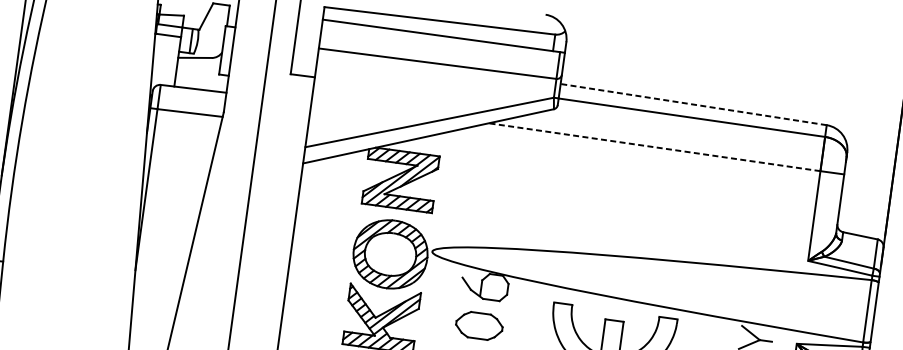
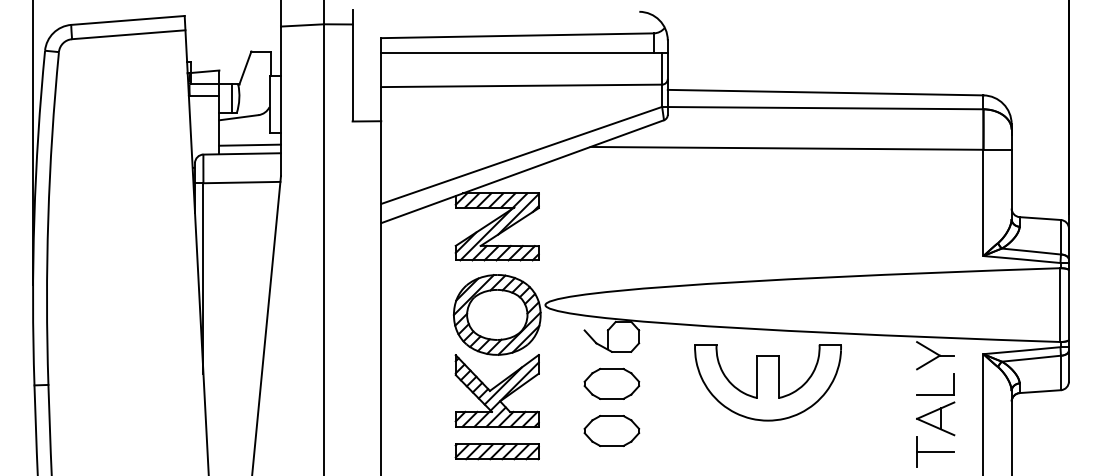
line: (200, 81) -> (249, 144), added
line: (693, 104) -> (825, 92), dashed -> solid
line: (654, 147) -> (786, 148), dashed -> solid

